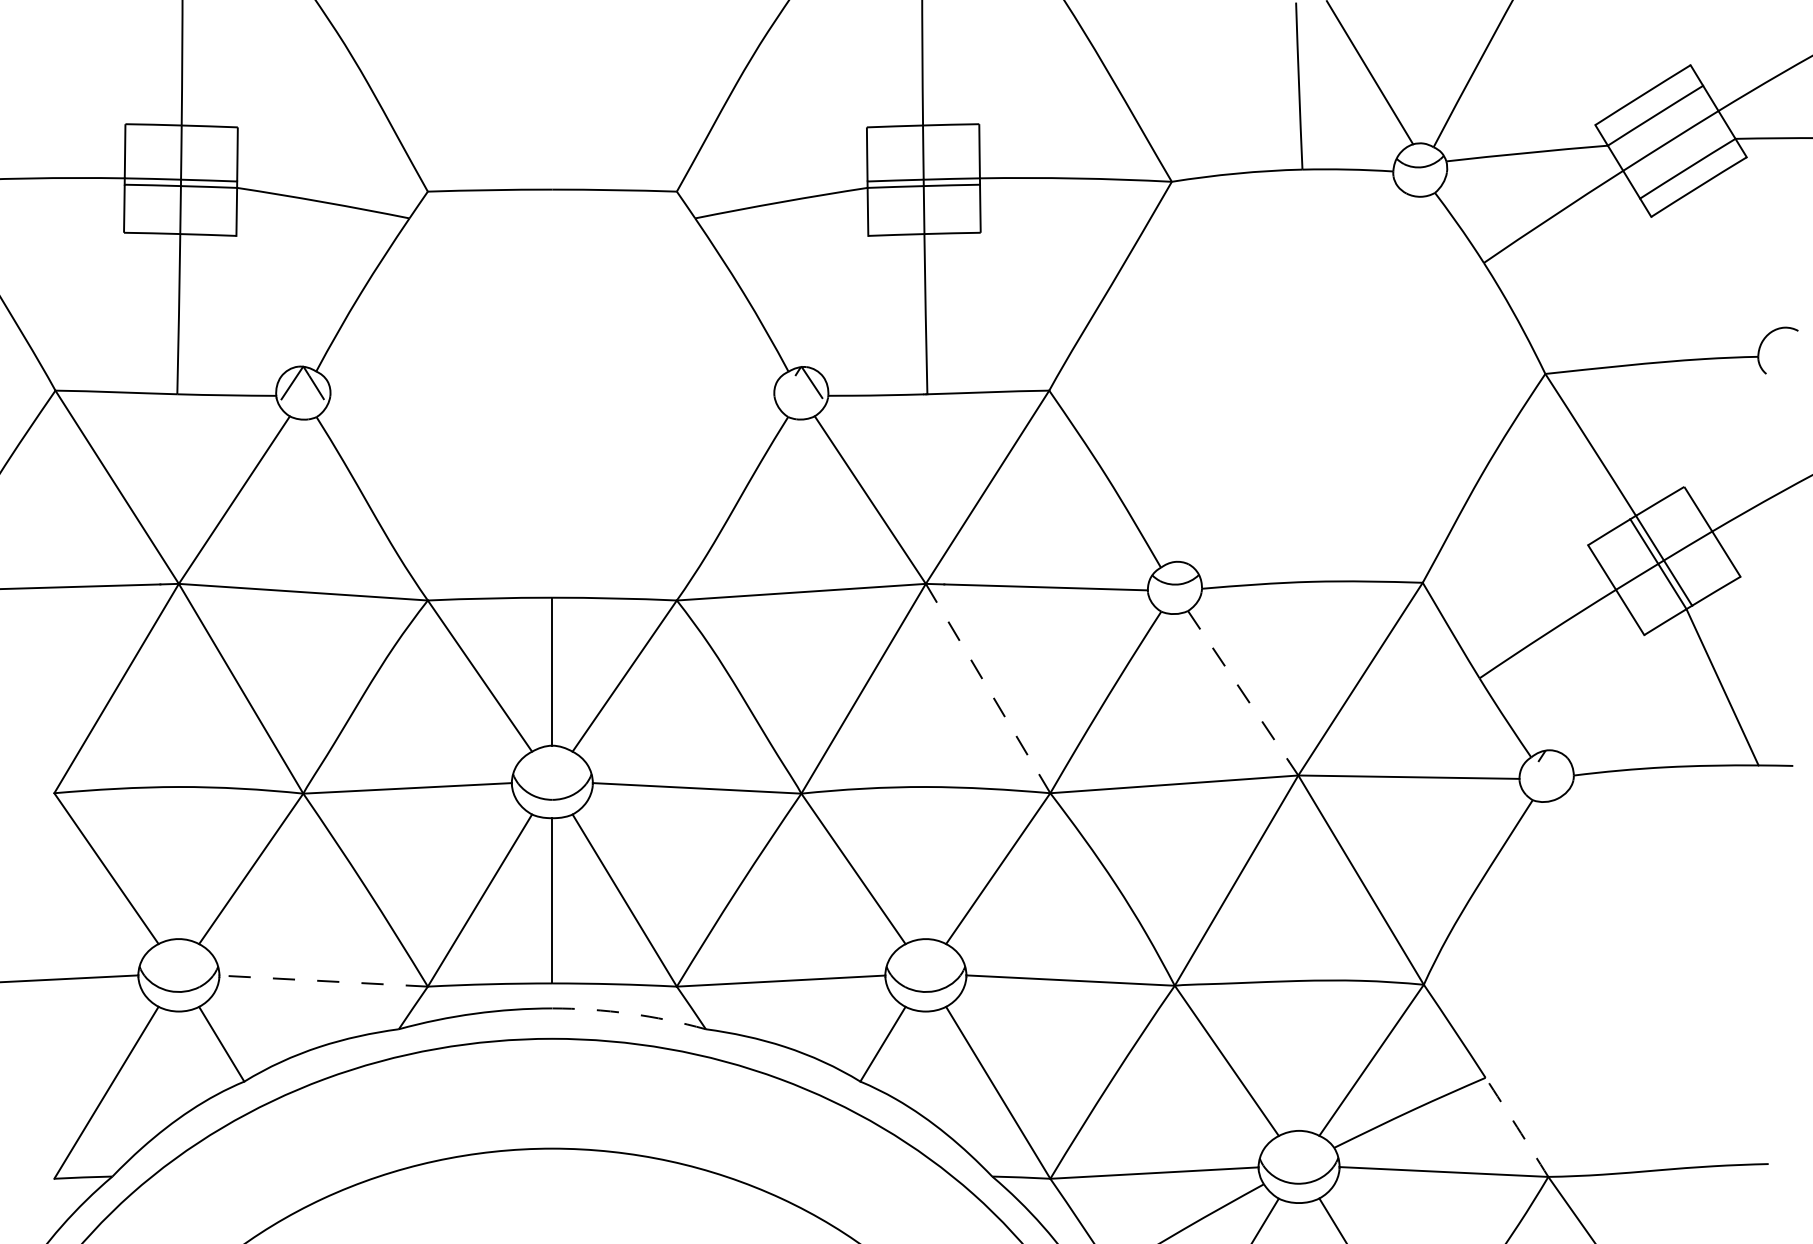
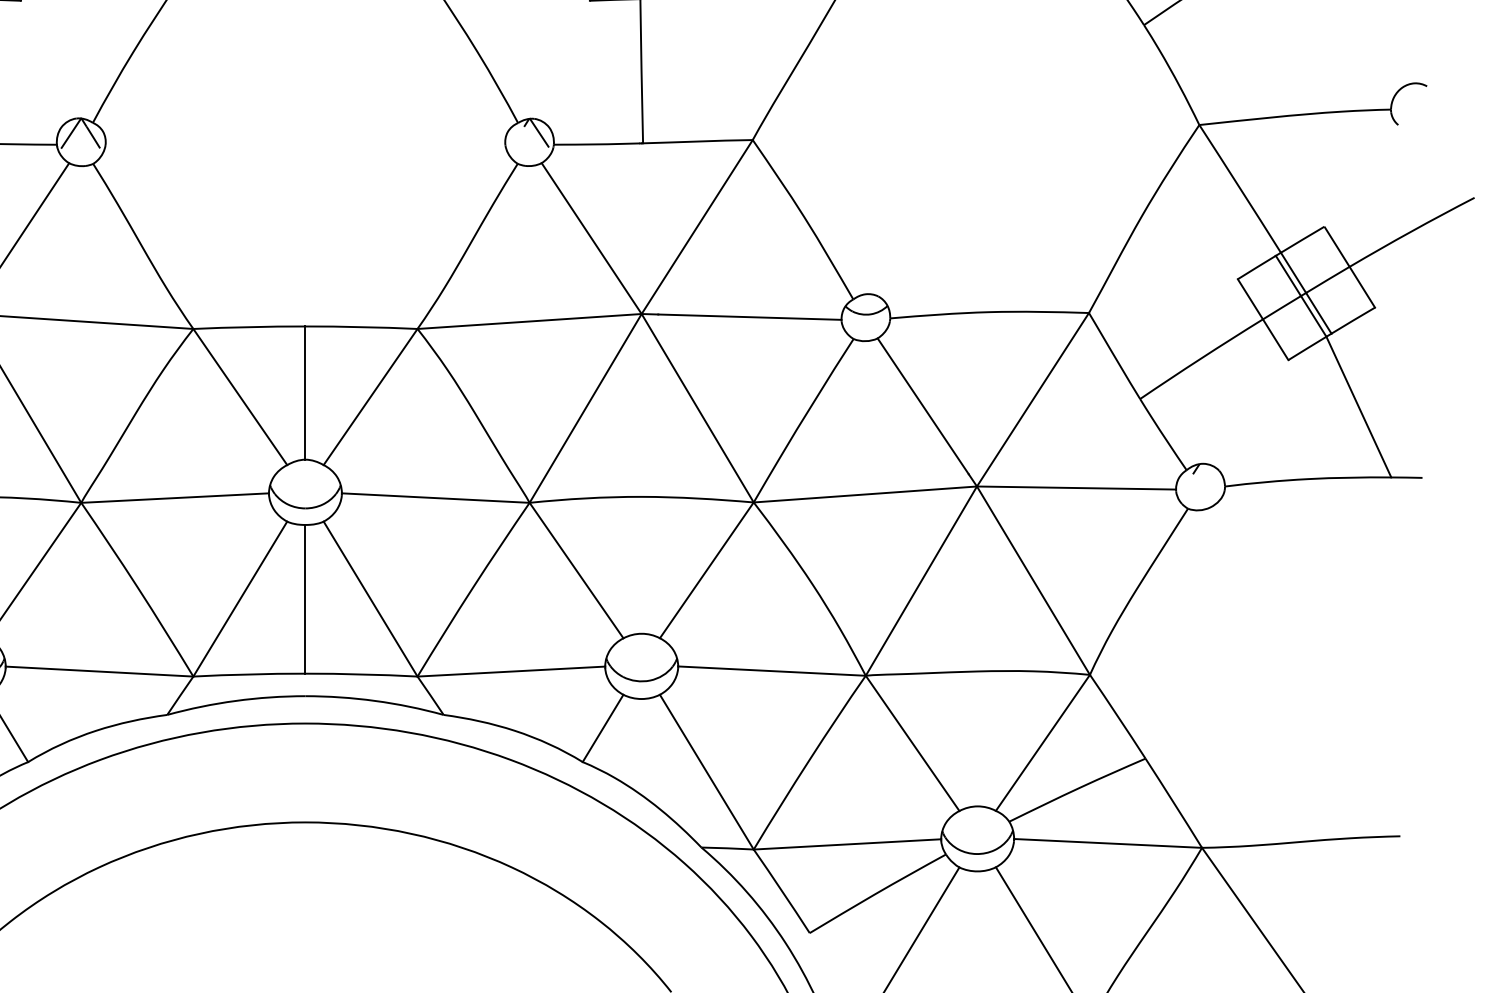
line: (1238, 686) -> (923, 406), dashed -> solid
line: (988, 688) -> (698, 408), dashed -> solid
line: (323, 981) -> (99, 671), dashed -> solid
arc: (629, 1013) -> (374, 700), dashed -> solid
arc: (1517, 1127) -> (1174, 803), dashed -> solid

